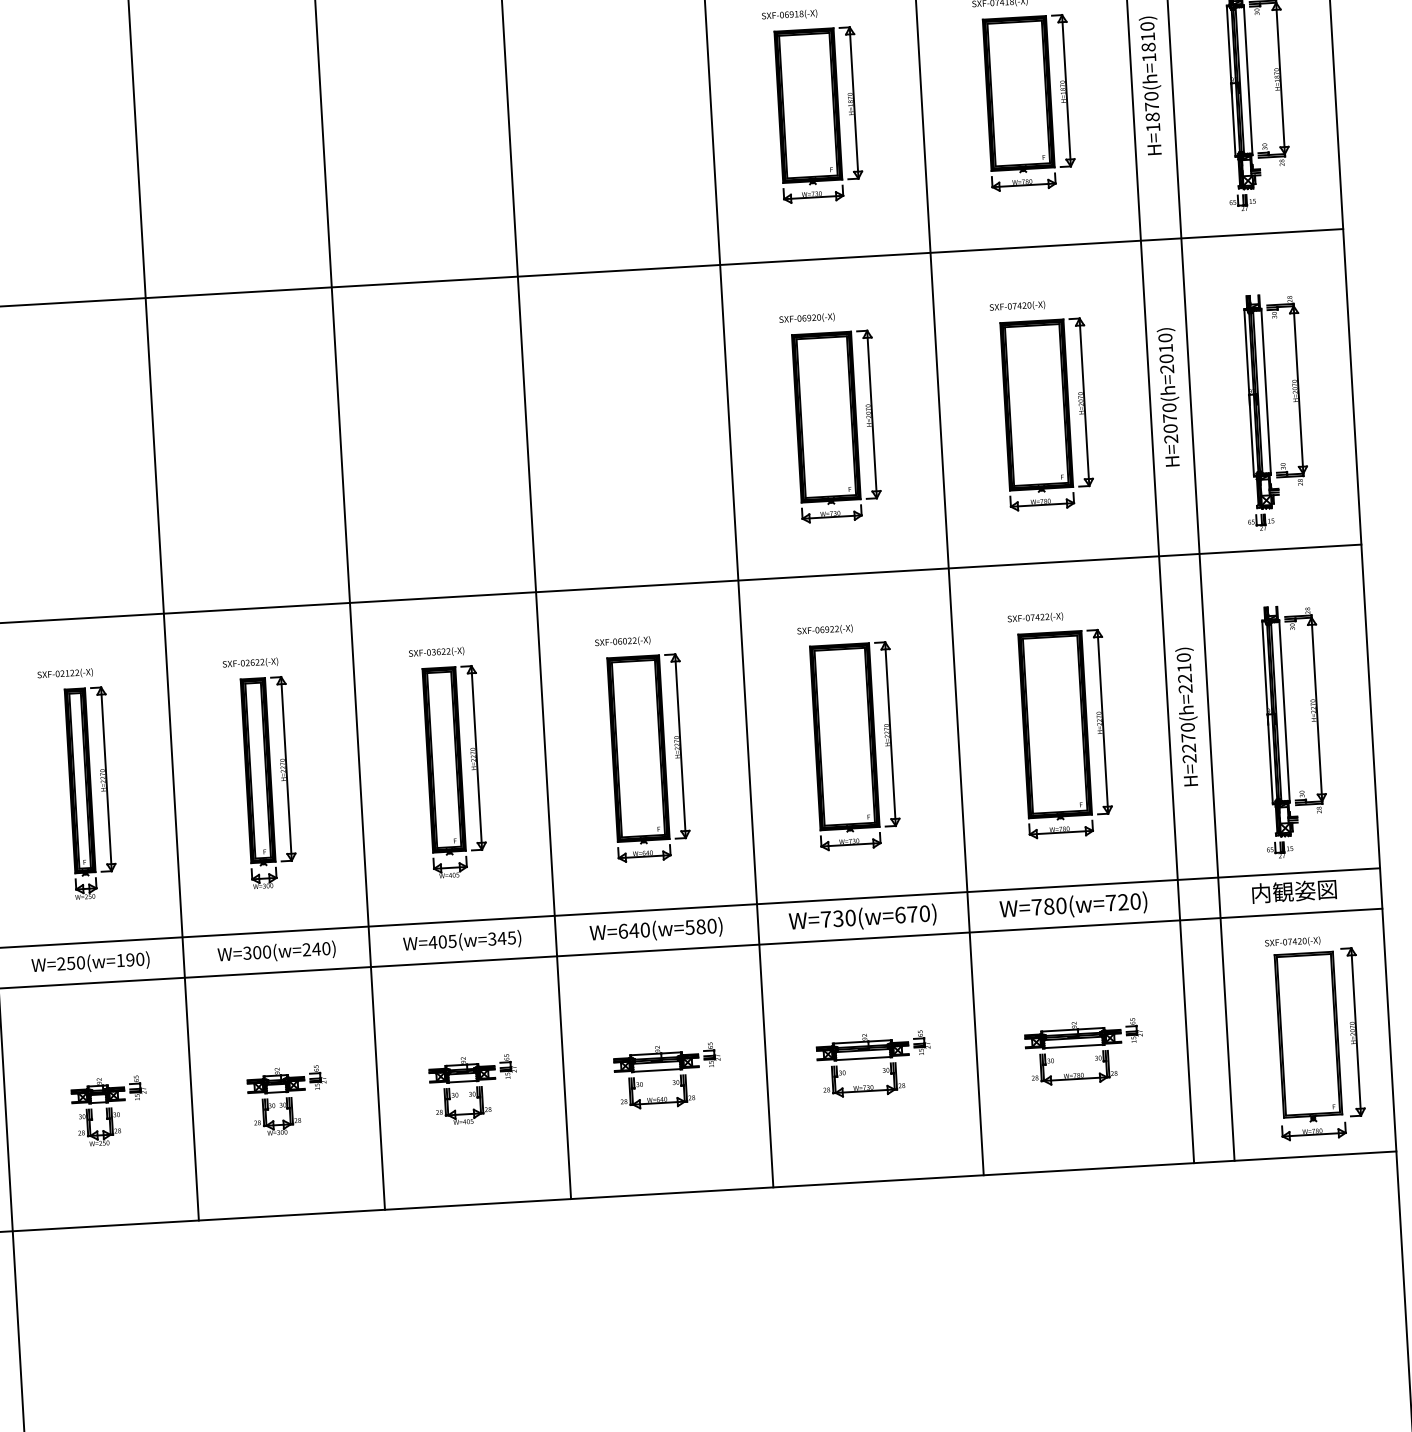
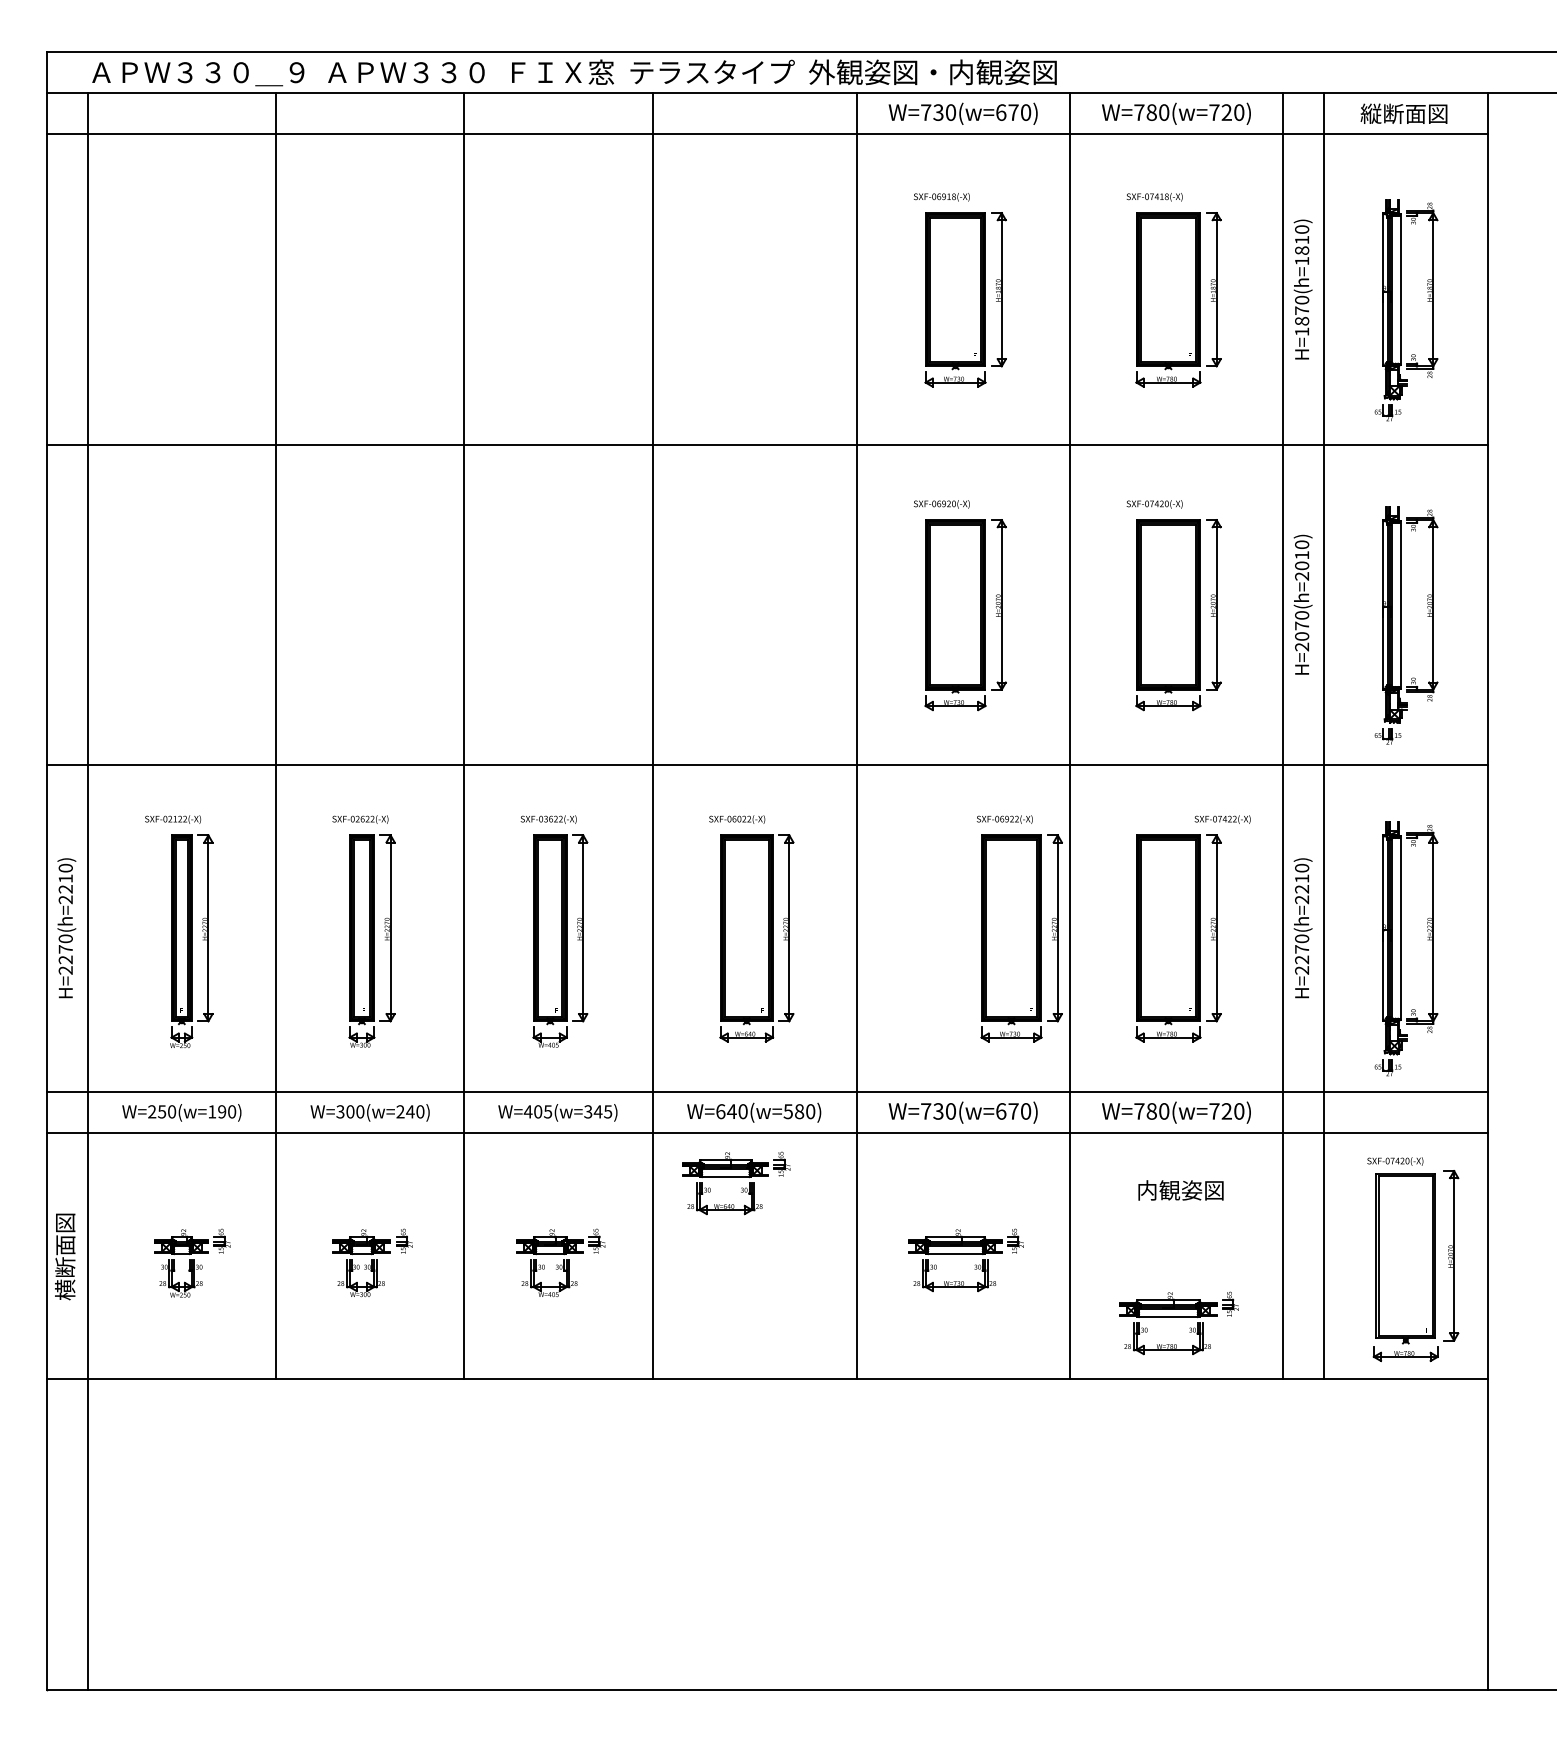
text: (1035, 617) -> (1222, 819), moved
text: (824, 630) -> (1004, 819), moved
part: (855, 746) -> (1021, 938), moved
text: (1293, 891) -> (1180, 1190), moved
part: (1084, 1052) -> (1178, 1323), moved
part: (667, 1076) -> (736, 1183), moved

